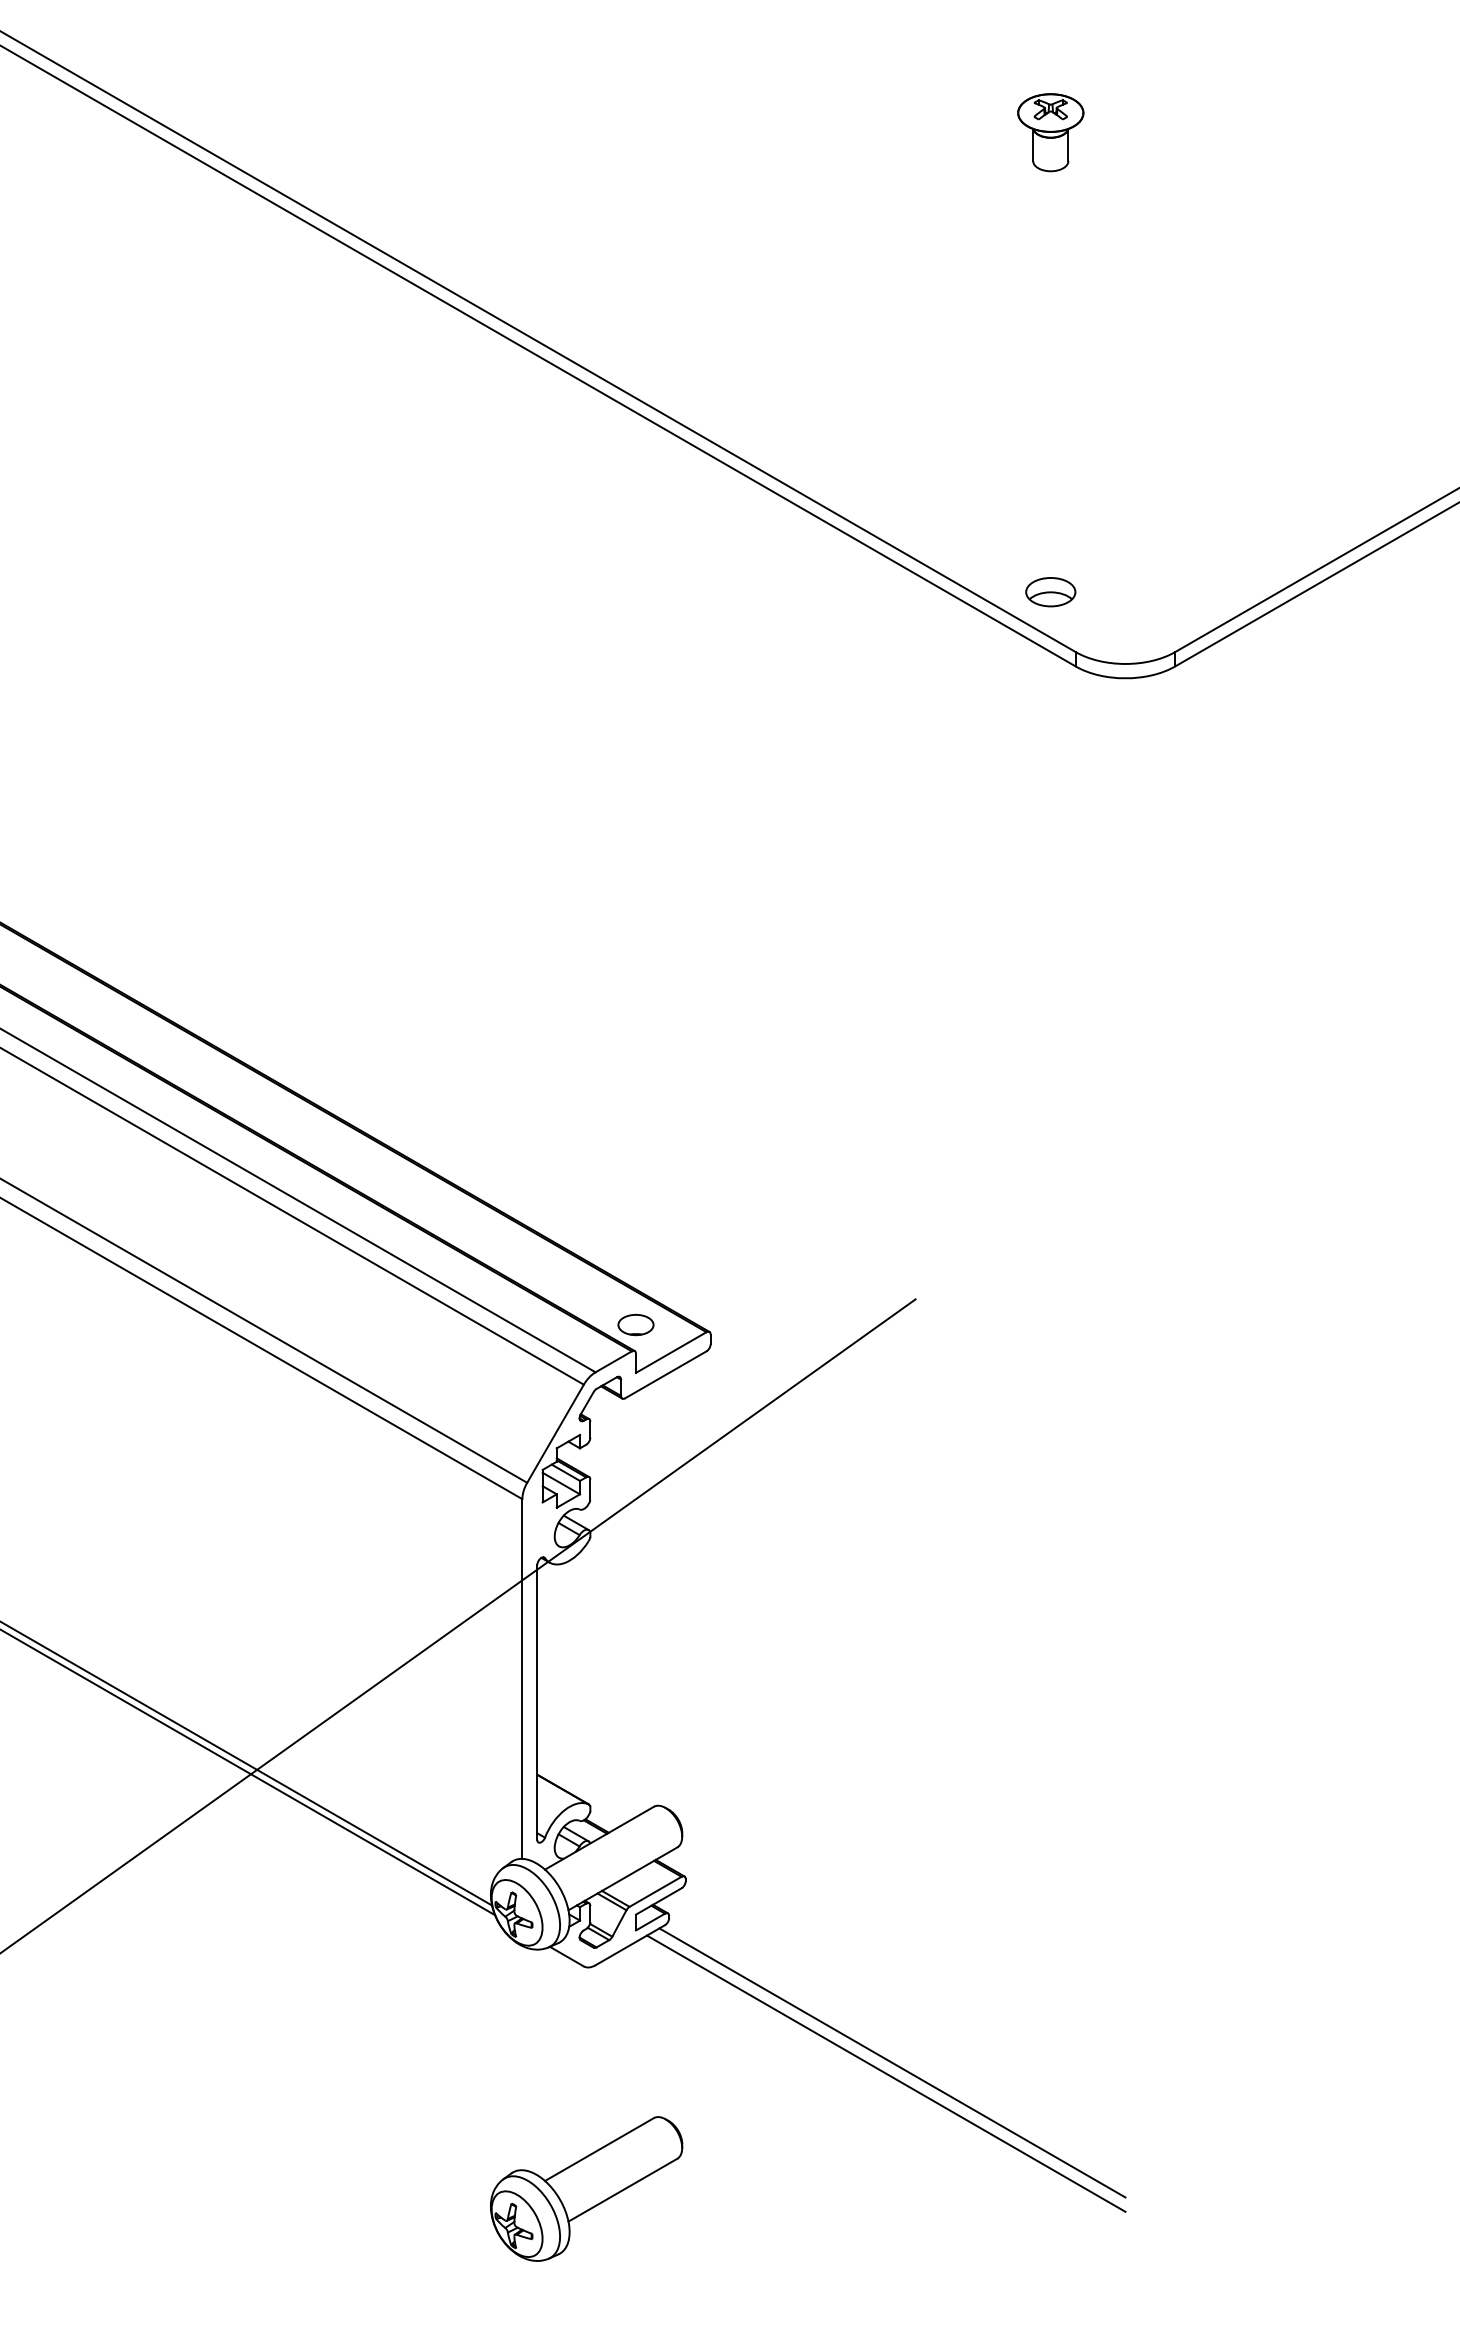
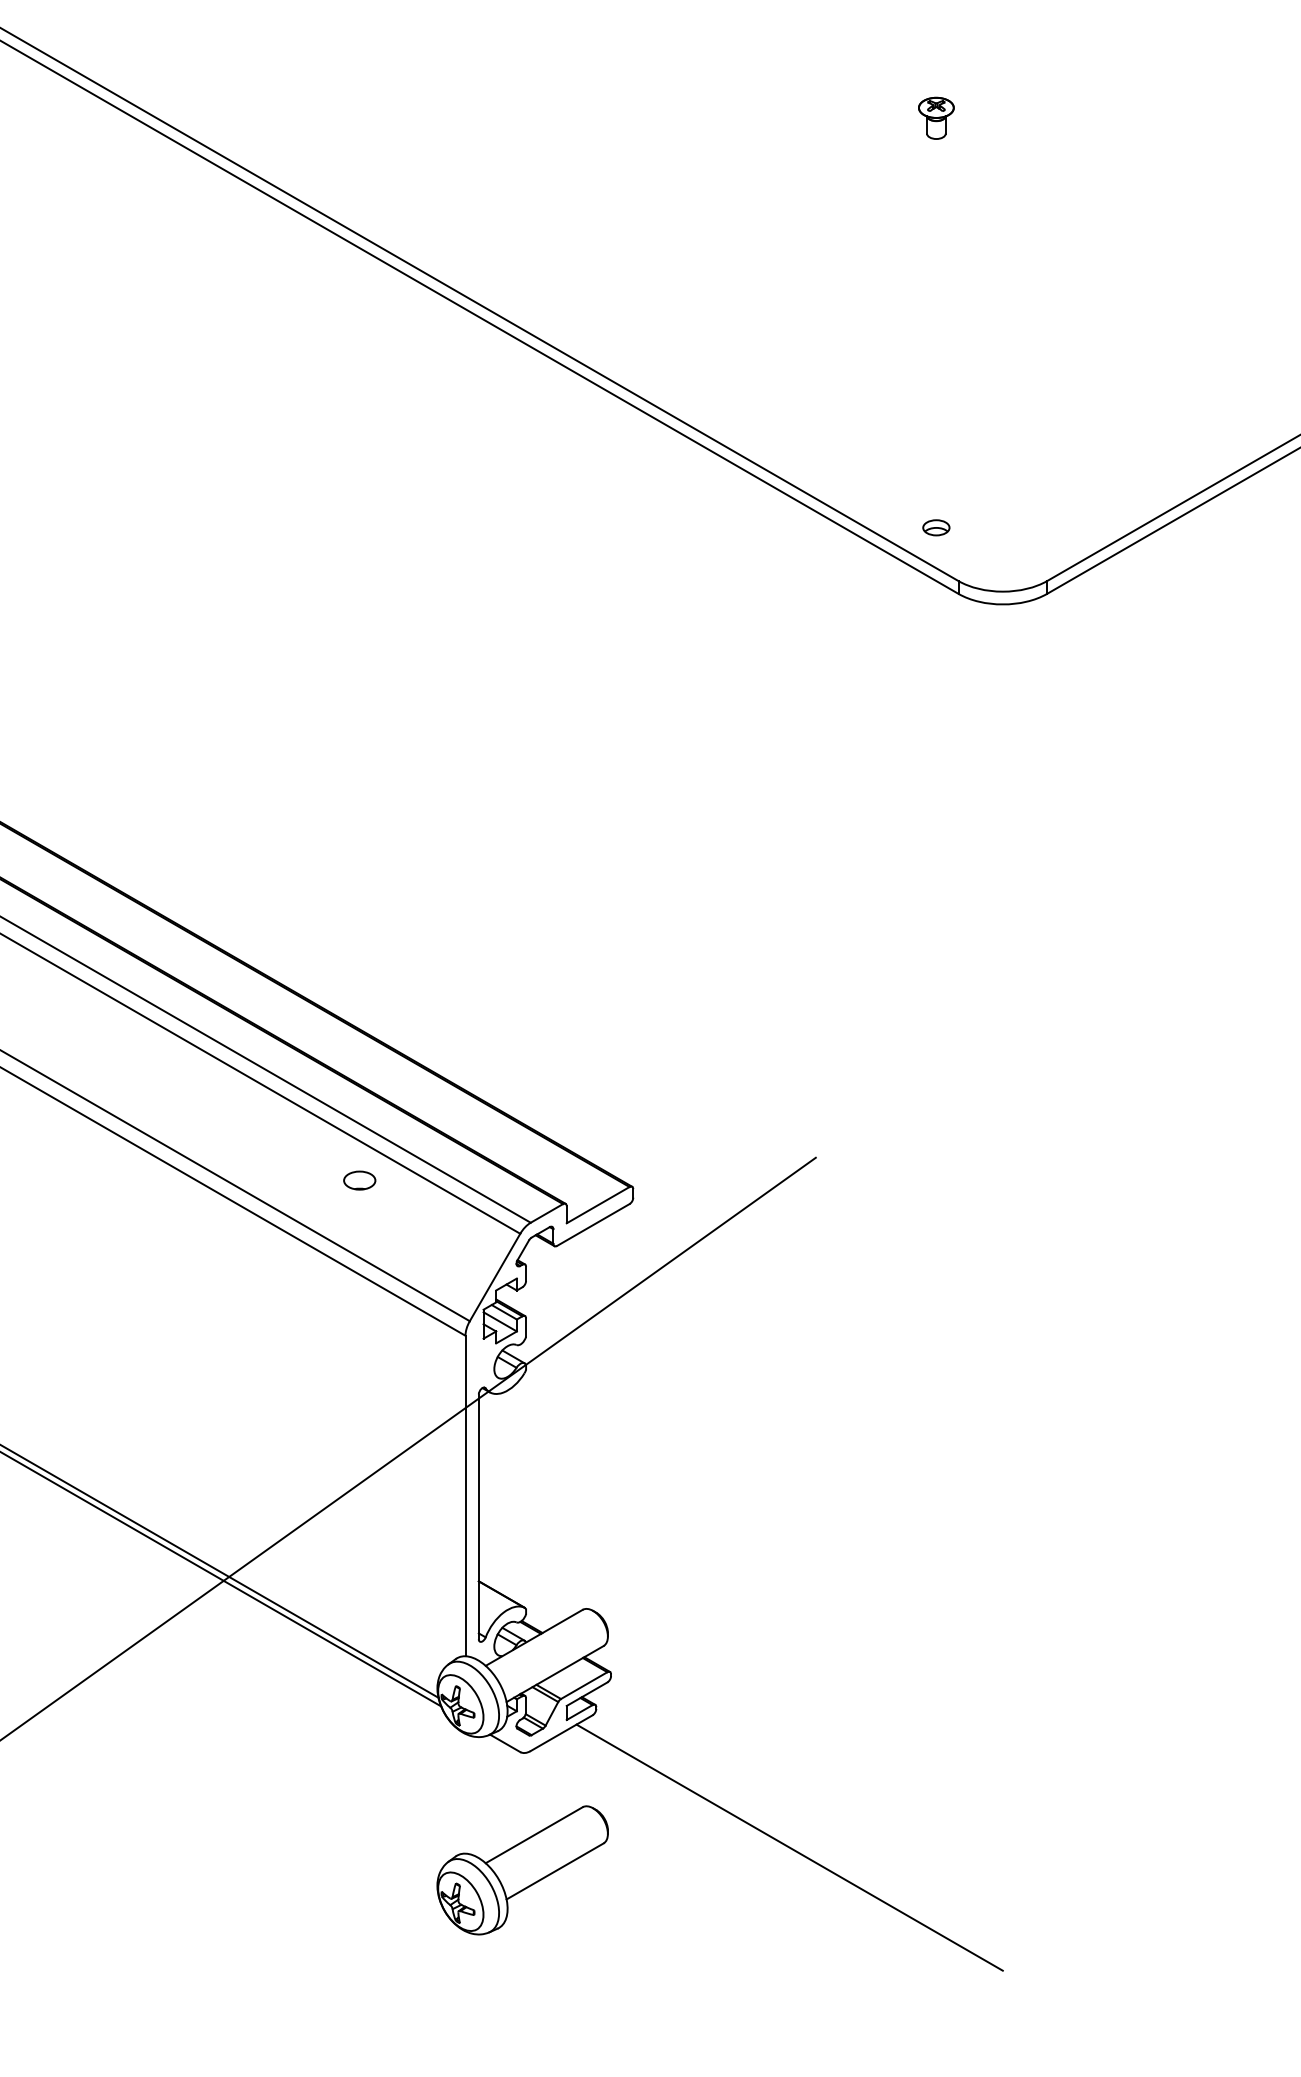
part: (1051, 132) -> (936, 118), size x0.6
part: (1051, 591) -> (936, 527), size x0.6
part: (635, 1324) -> (359, 1180), moved
line: (891, 2062) -> (794, 1837), removed
part: (586, 2189) -> (522, 1870), moved

